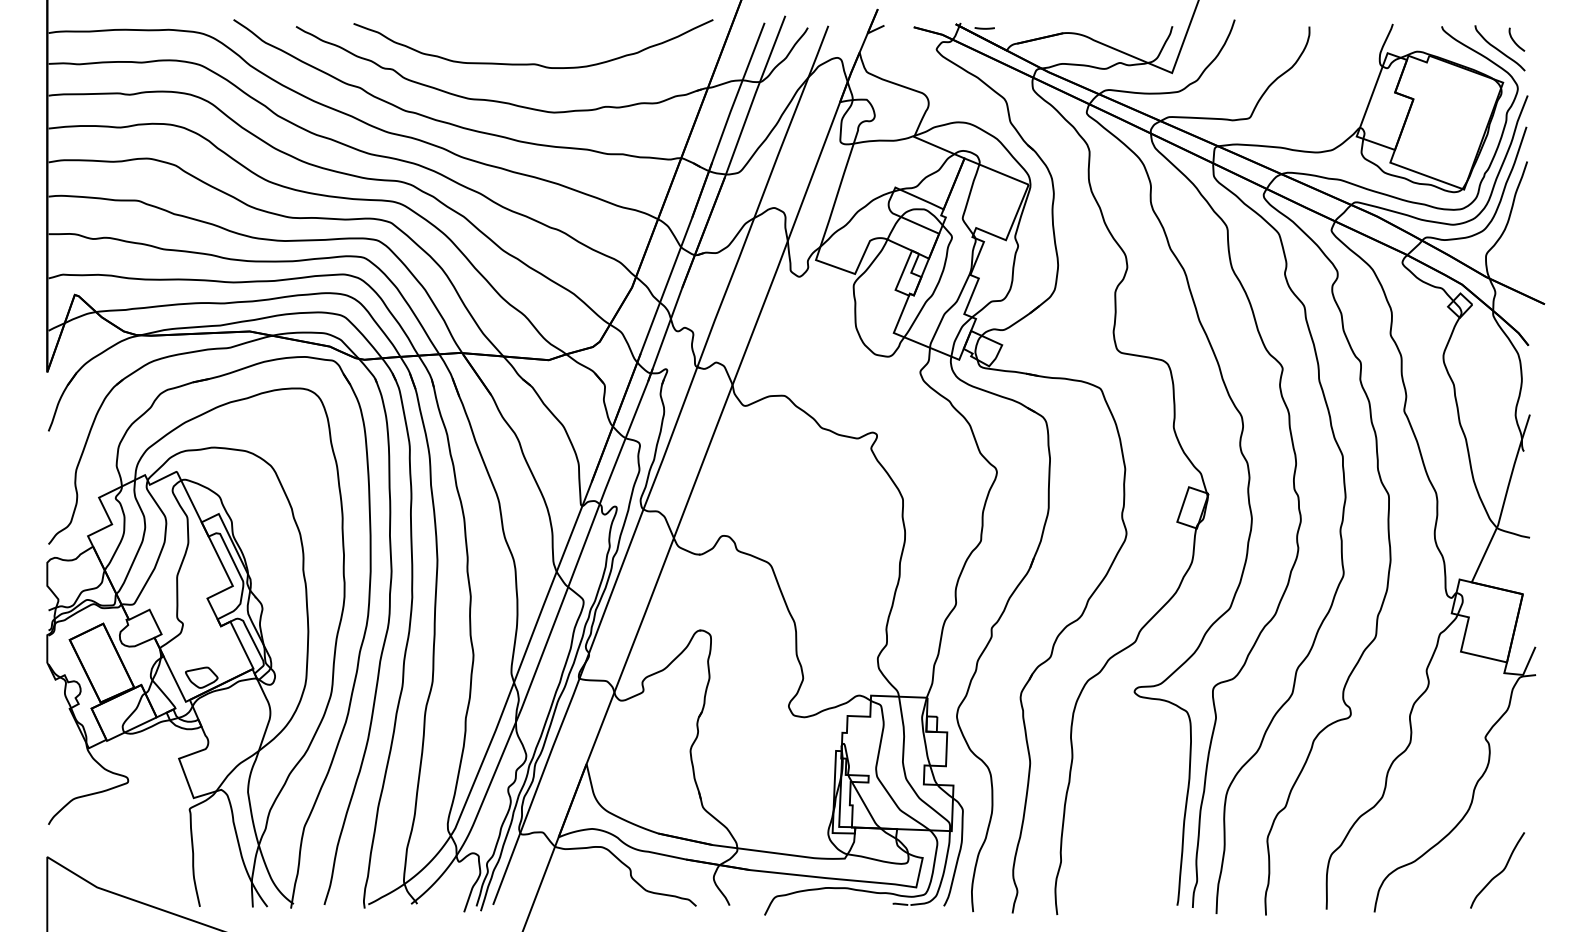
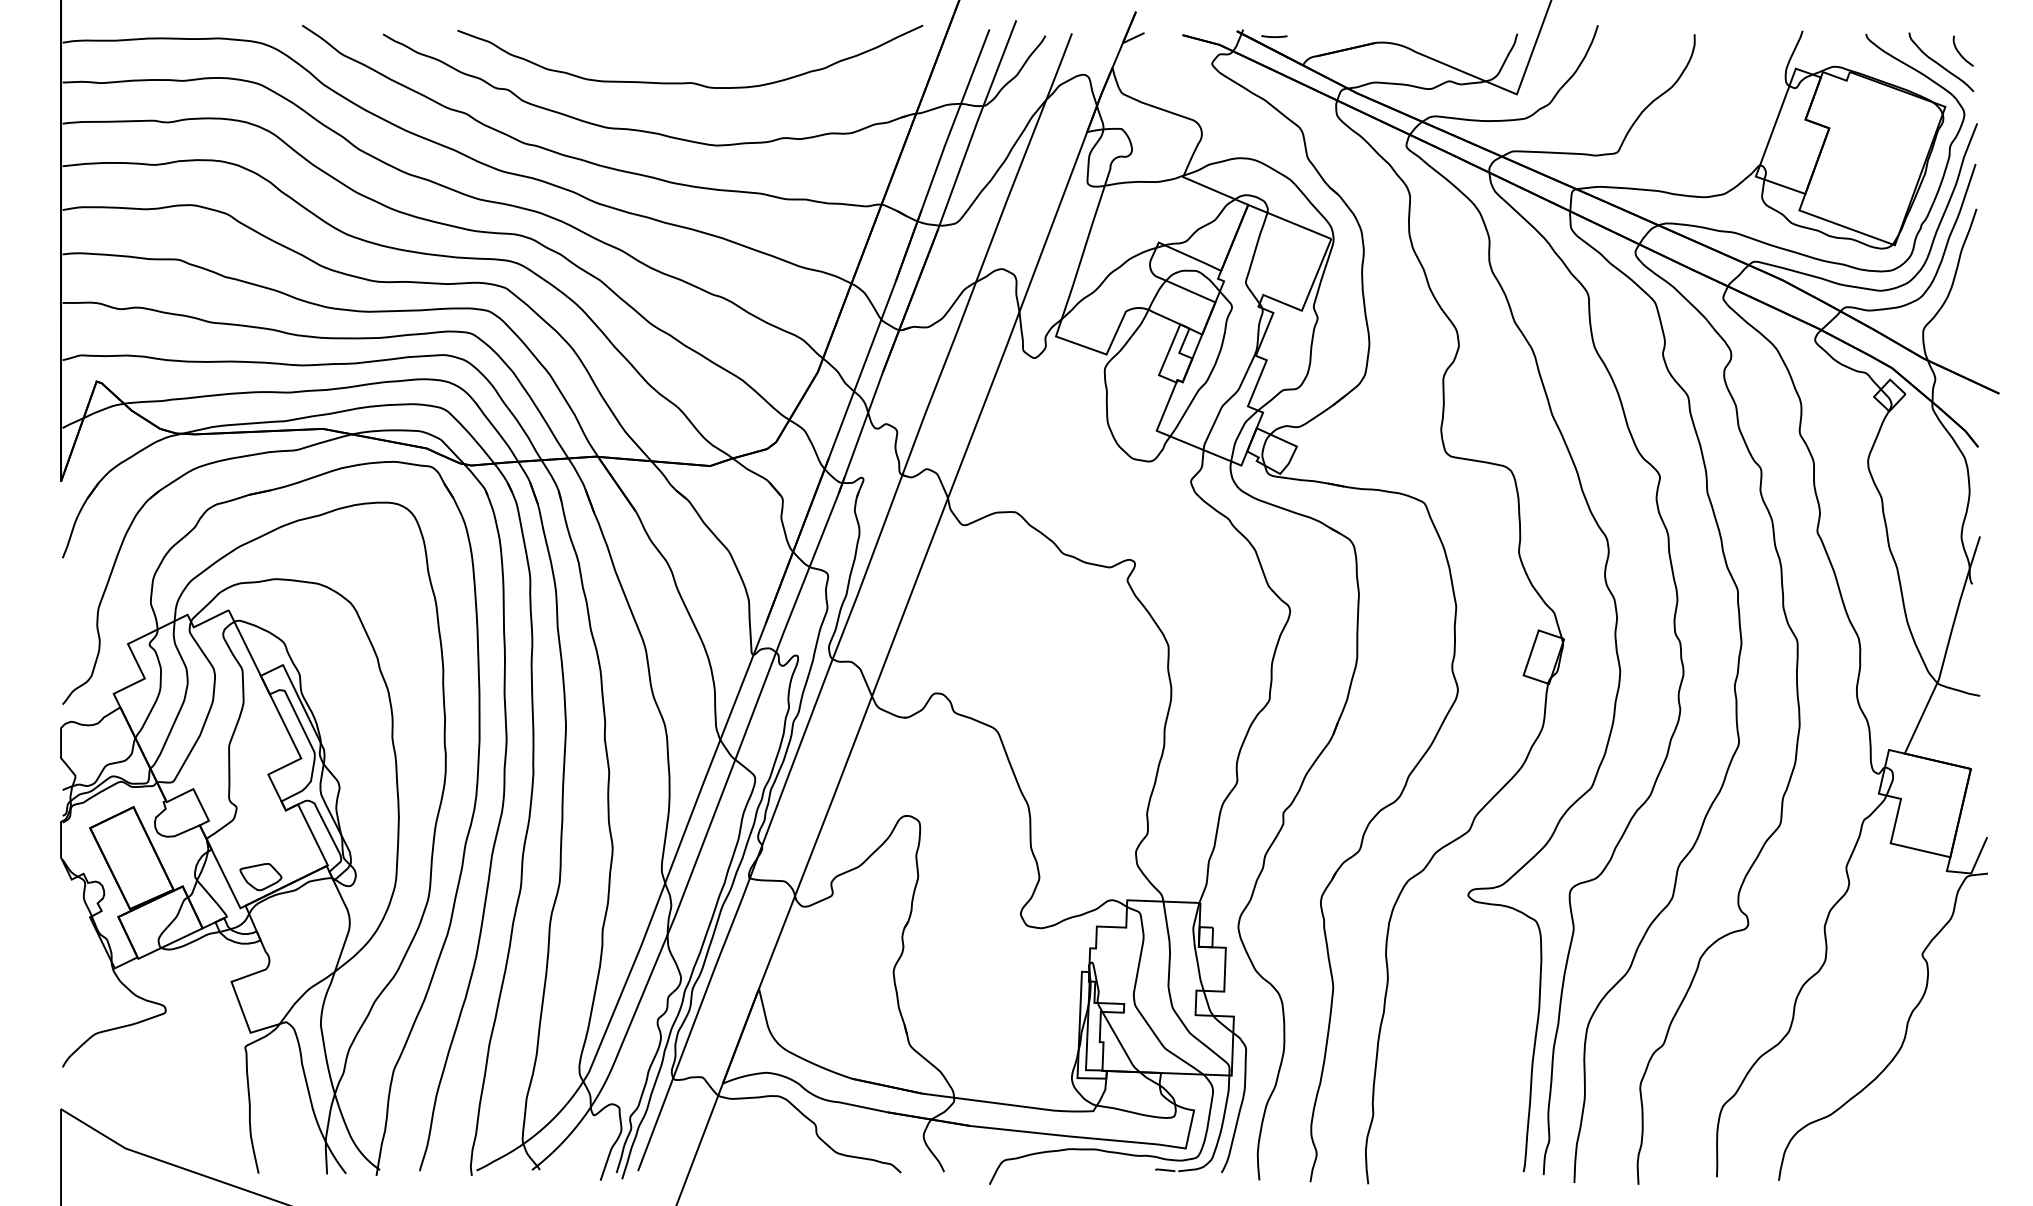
curve: (1499, 872) -> (1940, 1129), removed

